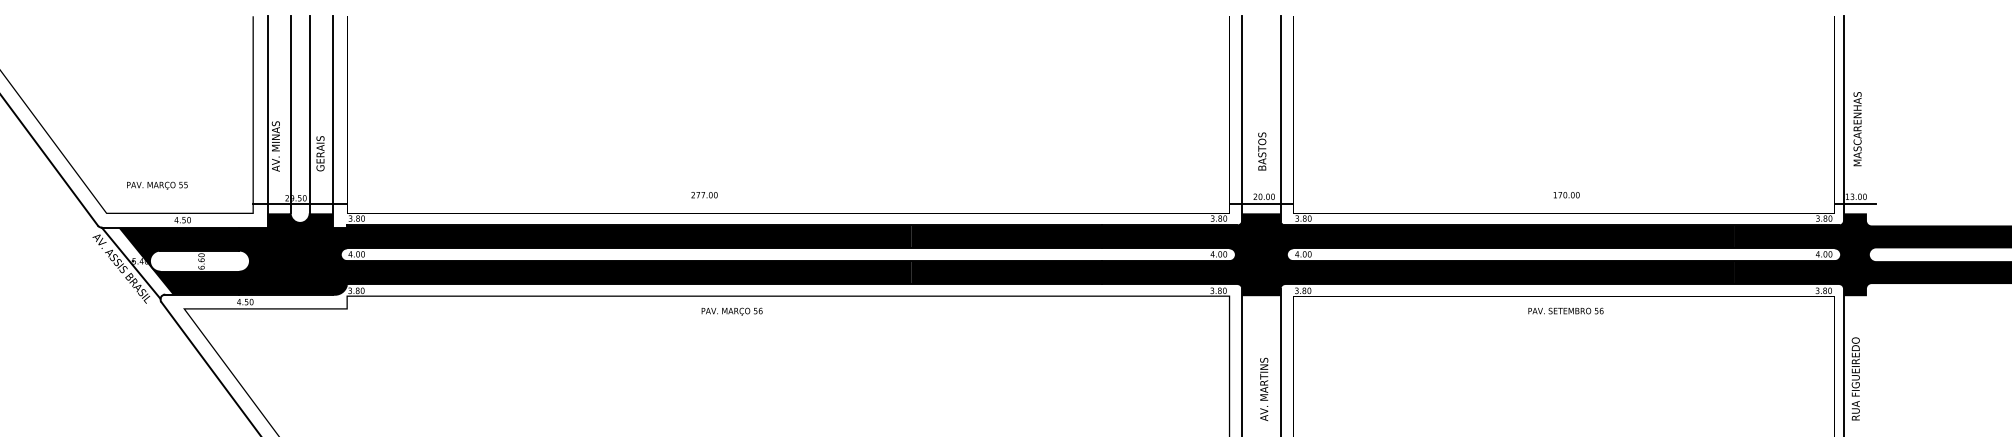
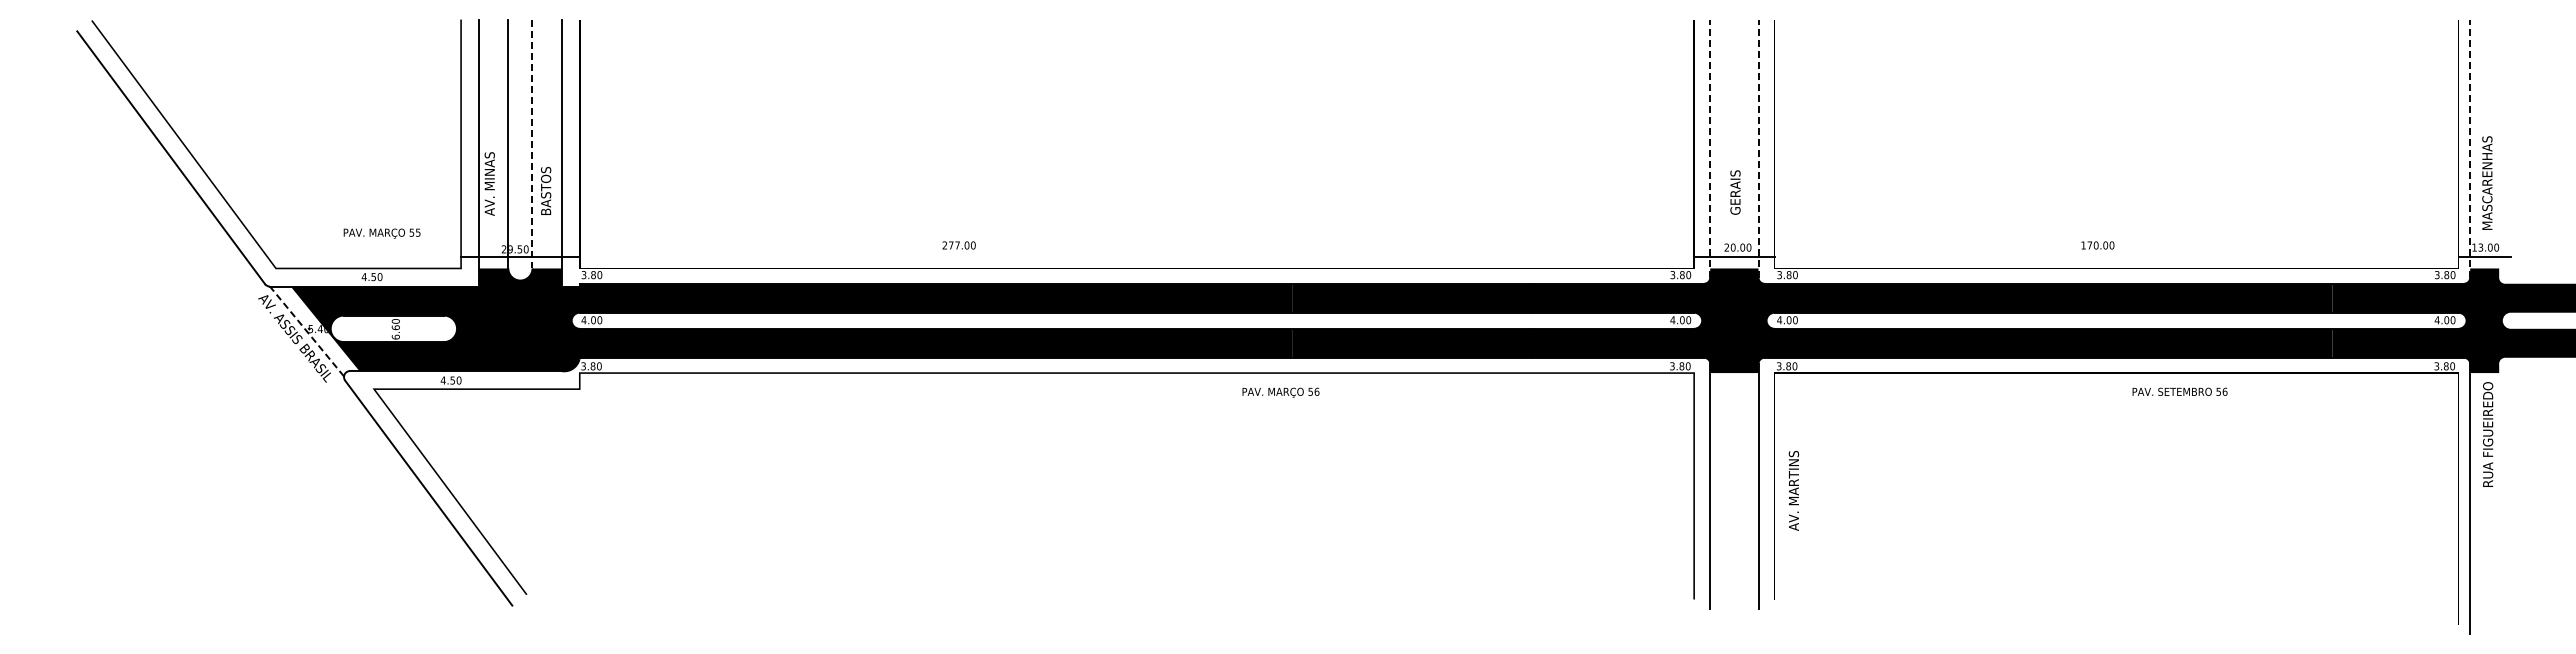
line: (309, 115) -> (532, 144), solid -> dashed
line: (1242, 118) -> (1710, 148), solid -> dashed
line: (1280, 118) -> (1758, 148), solid -> dashed
line: (1844, 118) -> (2470, 148), solid -> dashed
text: (1857, 128) -> (2487, 182), moved
text: (320, 151) -> (546, 190), GERAIS -> BASTOS
text: (1262, 151) -> (1735, 190), BASTOS -> GERAIS
text: (156, 185) -> (381, 233), moved
text: (704, 195) -> (958, 245), moved
text: (1566, 195) -> (2097, 245), moved
line: (130, 263) -> (306, 331), solid -> dashed
text: (1565, 310) -> (2179, 391), moved
text: (731, 311) -> (1280, 392), moved
text: (1856, 378) -> (2488, 434), moved
text: (1263, 389) -> (1793, 490), moved

